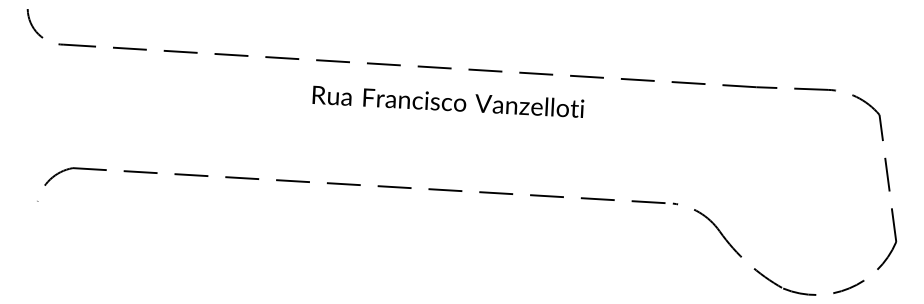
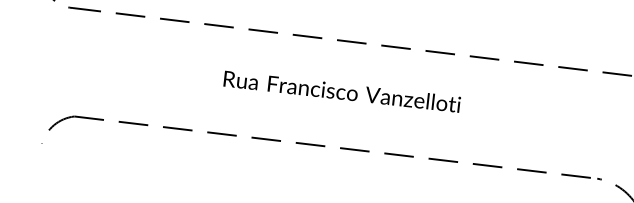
text: (448, 101) -> (342, 91), moved

